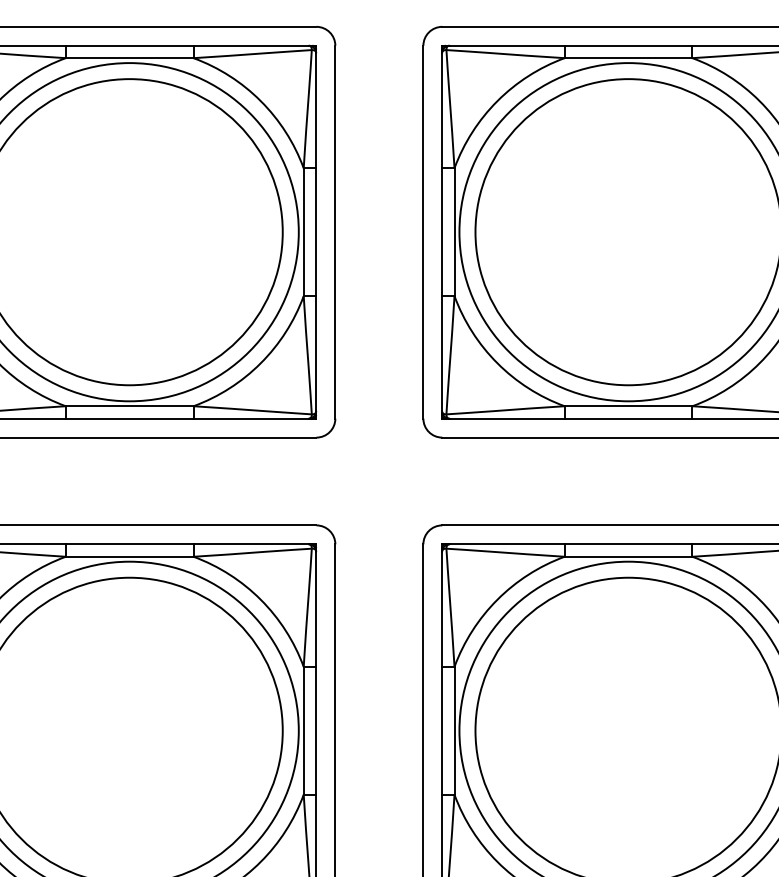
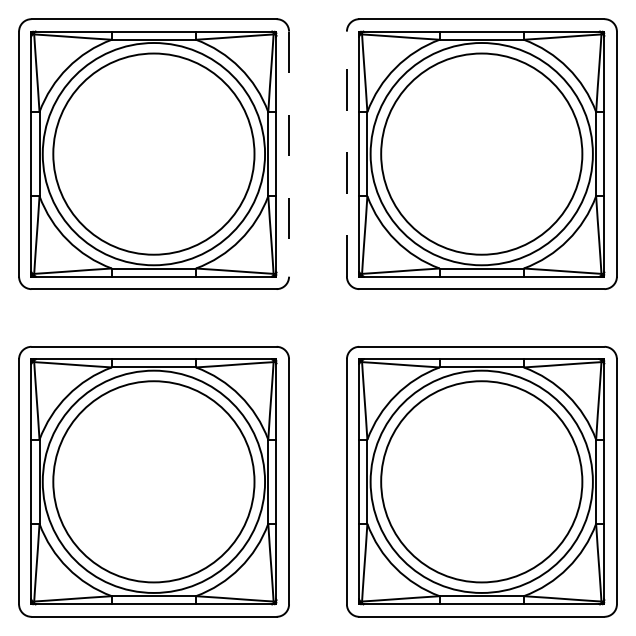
line: (336, 232) -> (289, 154), solid -> dashed
line: (422, 232) -> (346, 154), solid -> dashed

